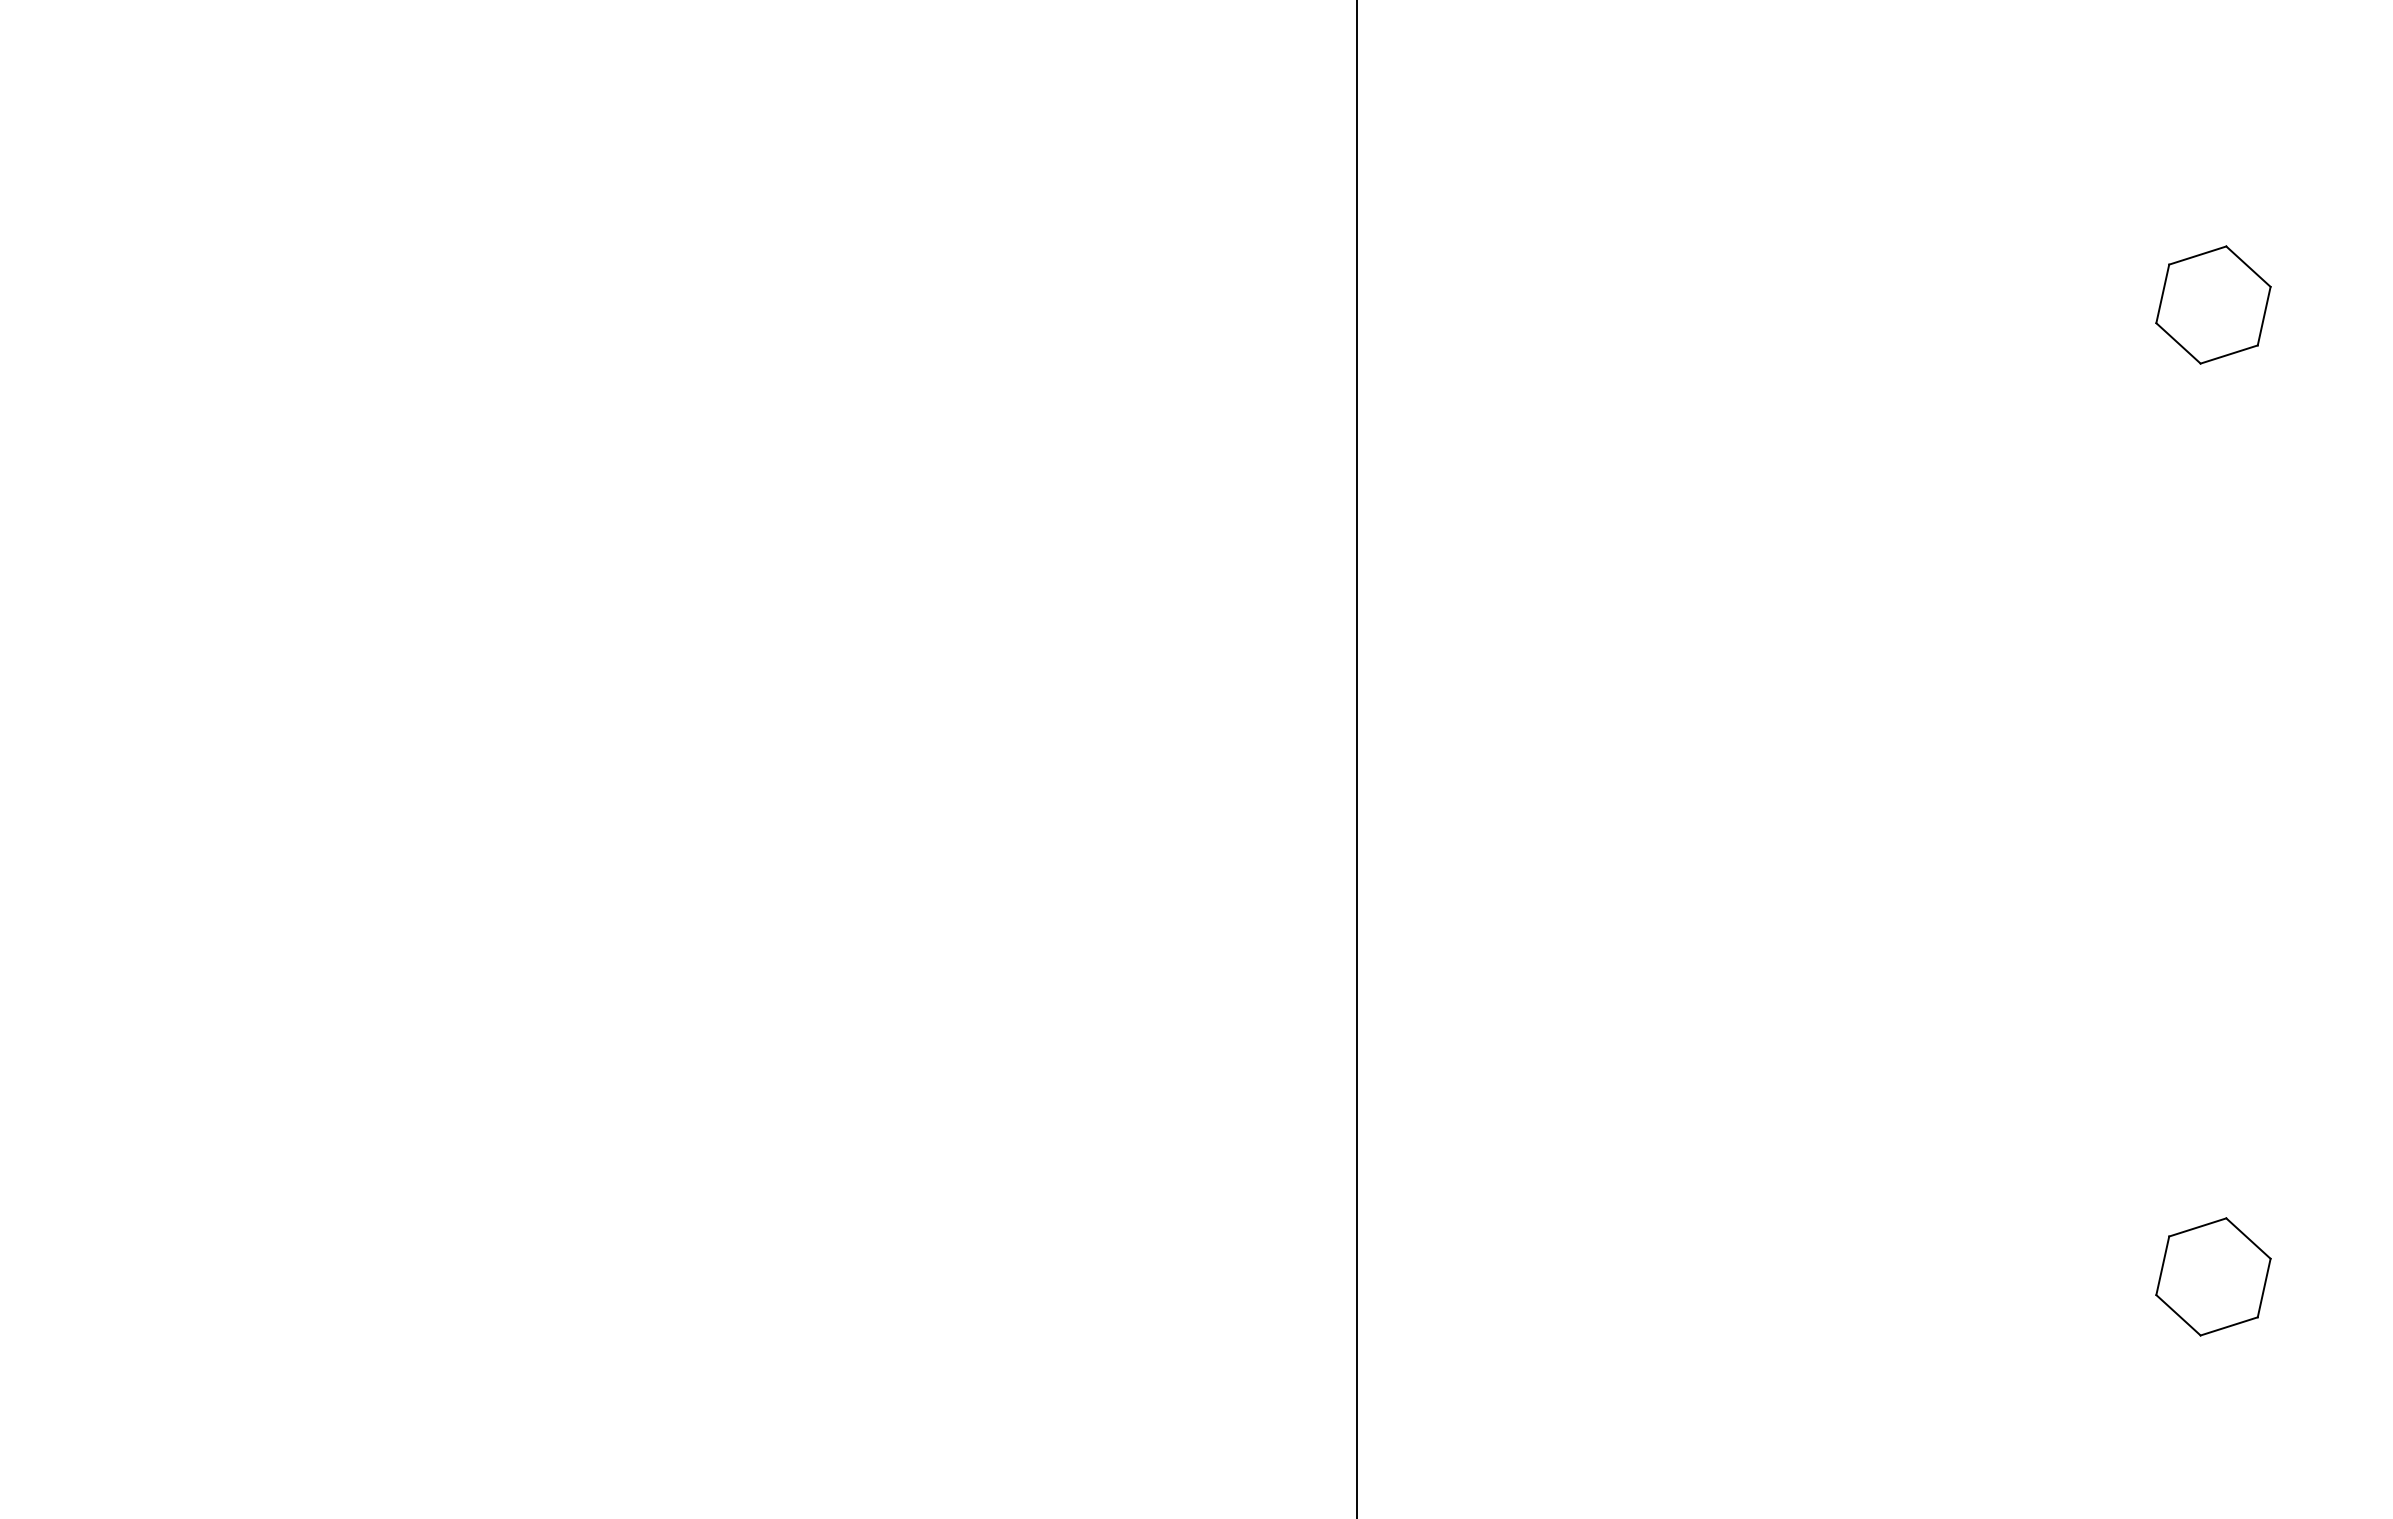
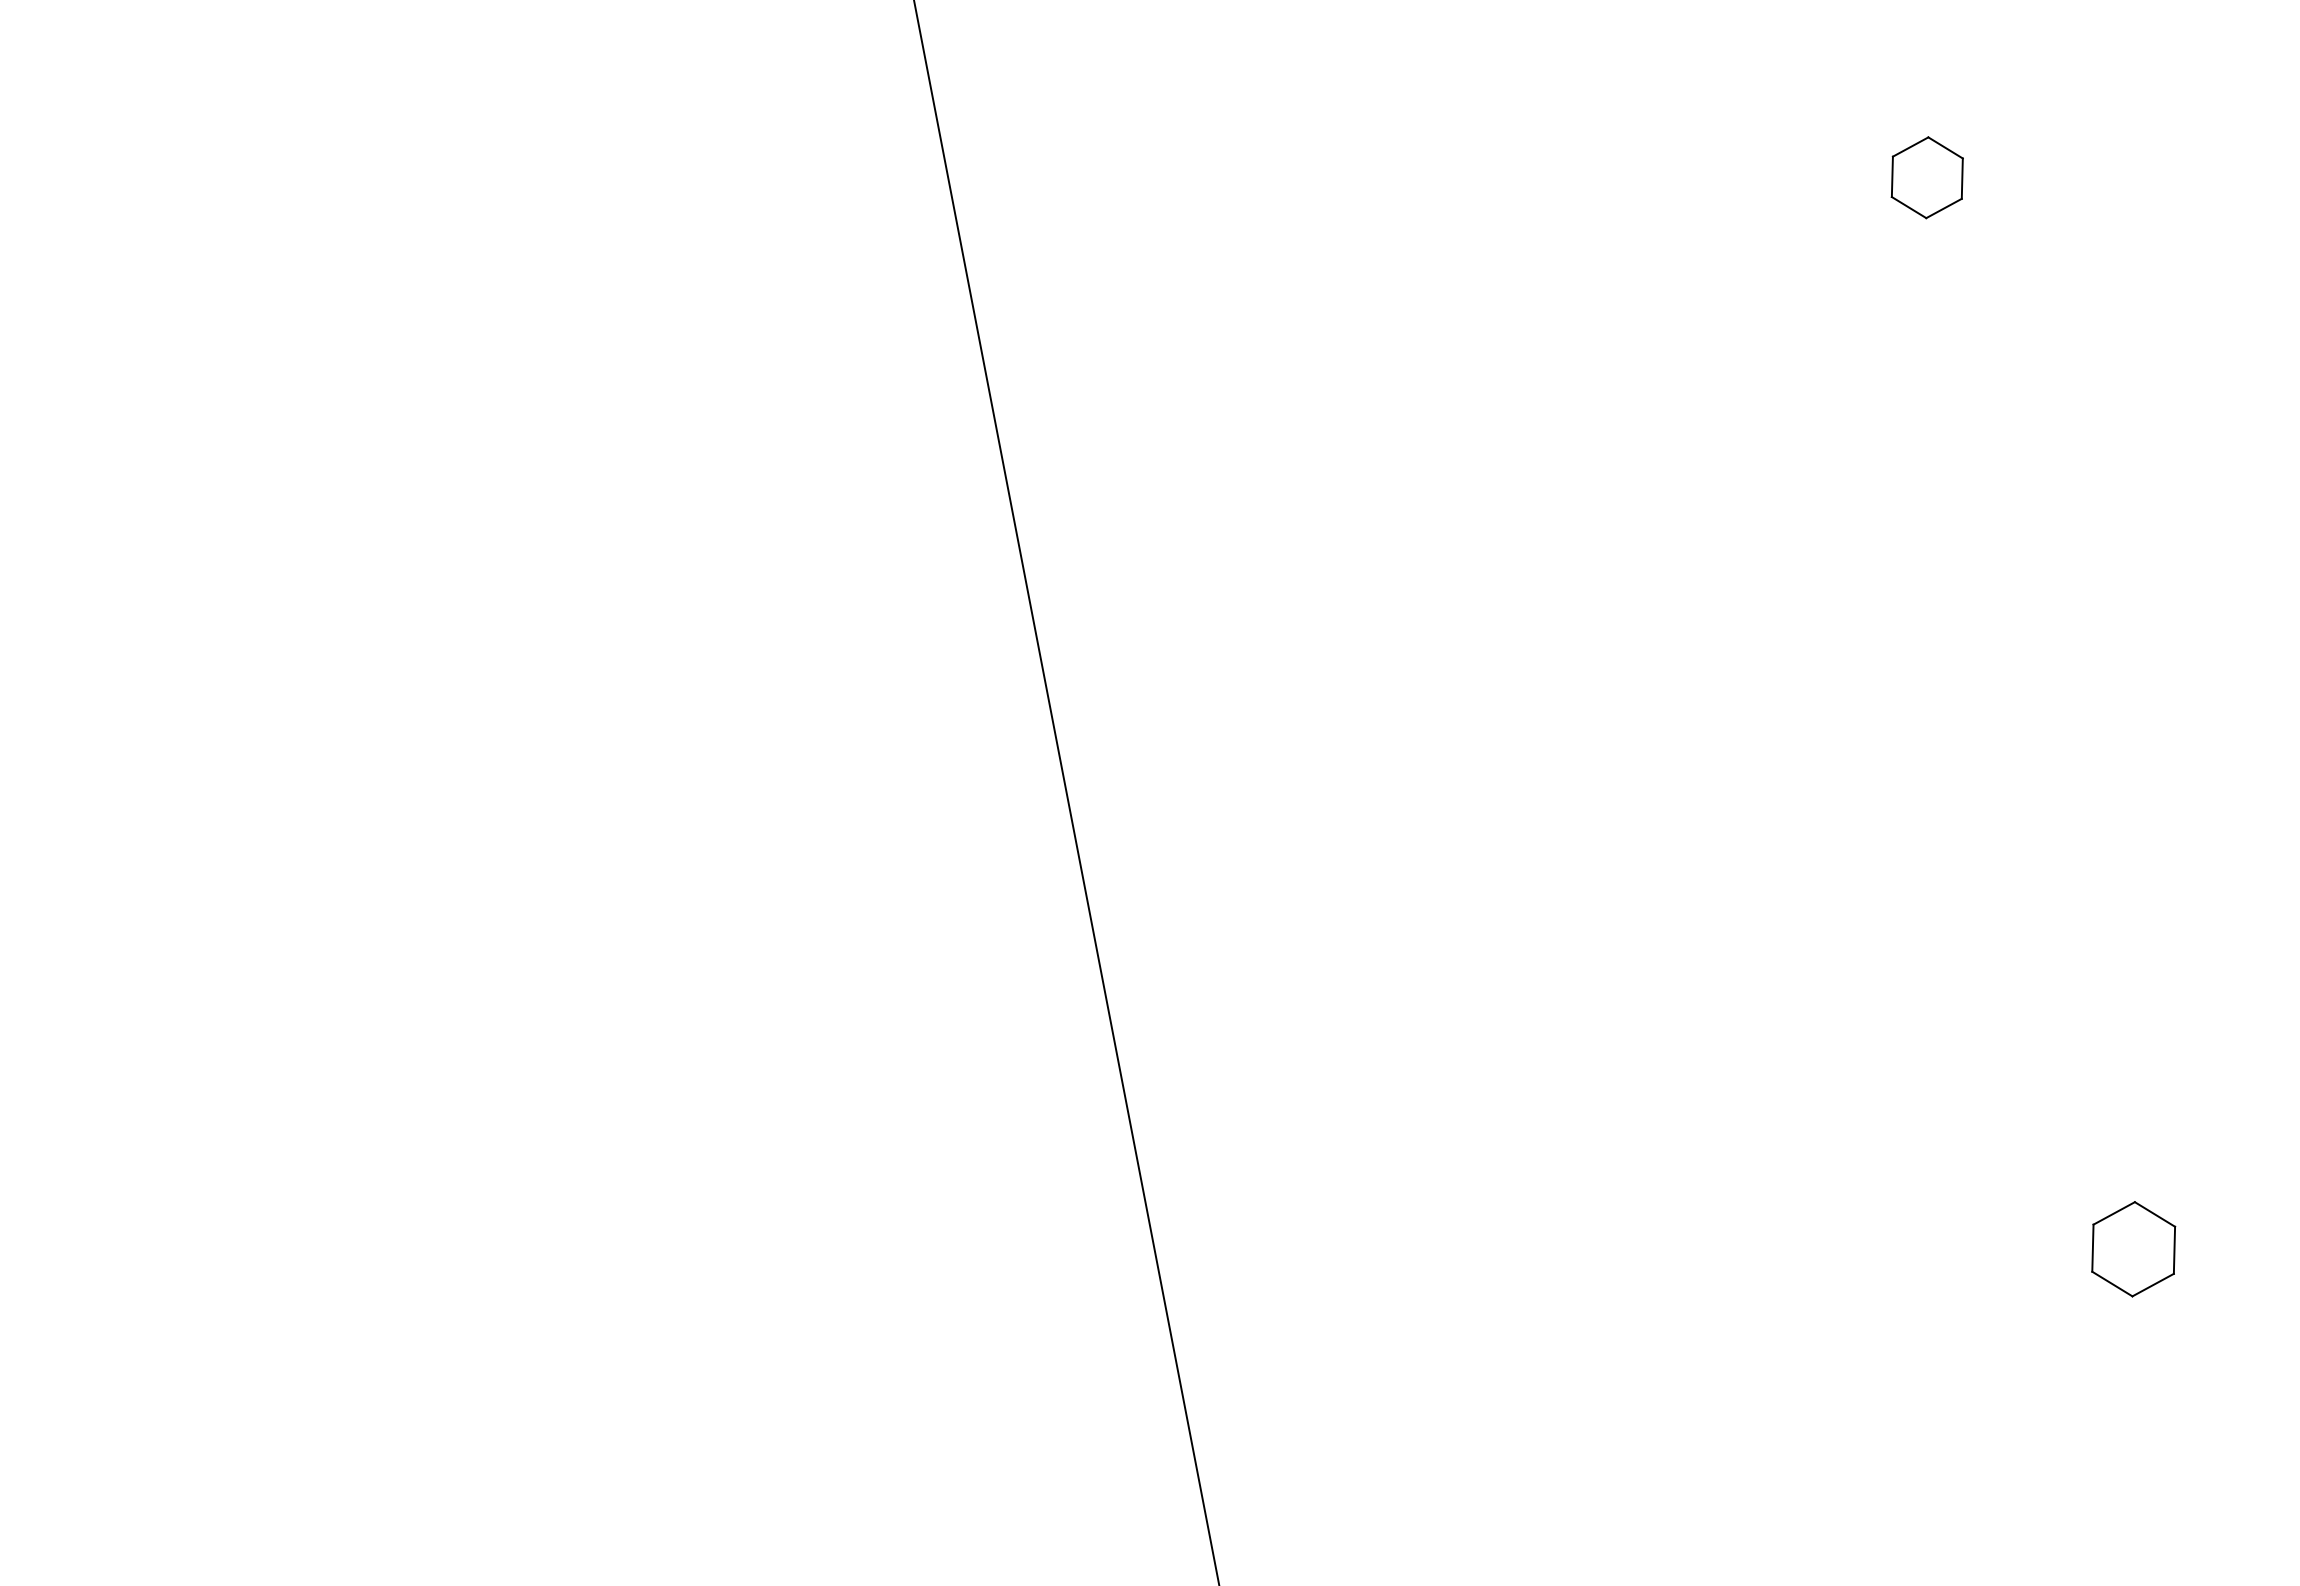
part: (2213, 304) -> (1927, 177), size x0.6
part: (2213, 1276) -> (2133, 1248), size x0.7

